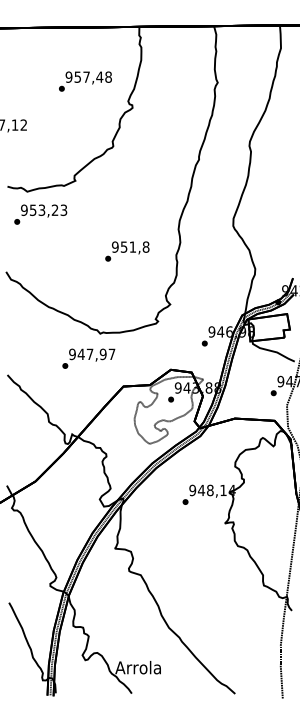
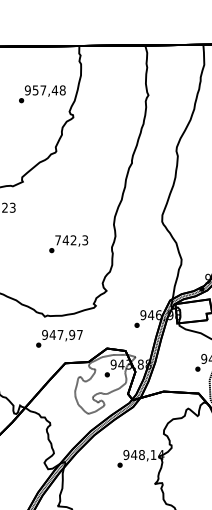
text: (85, 81) -> (42, 94), moved
text: (130, 246) -> (71, 239), 951,8 -> 742,3
text: (88, 358) -> (59, 338), moved

